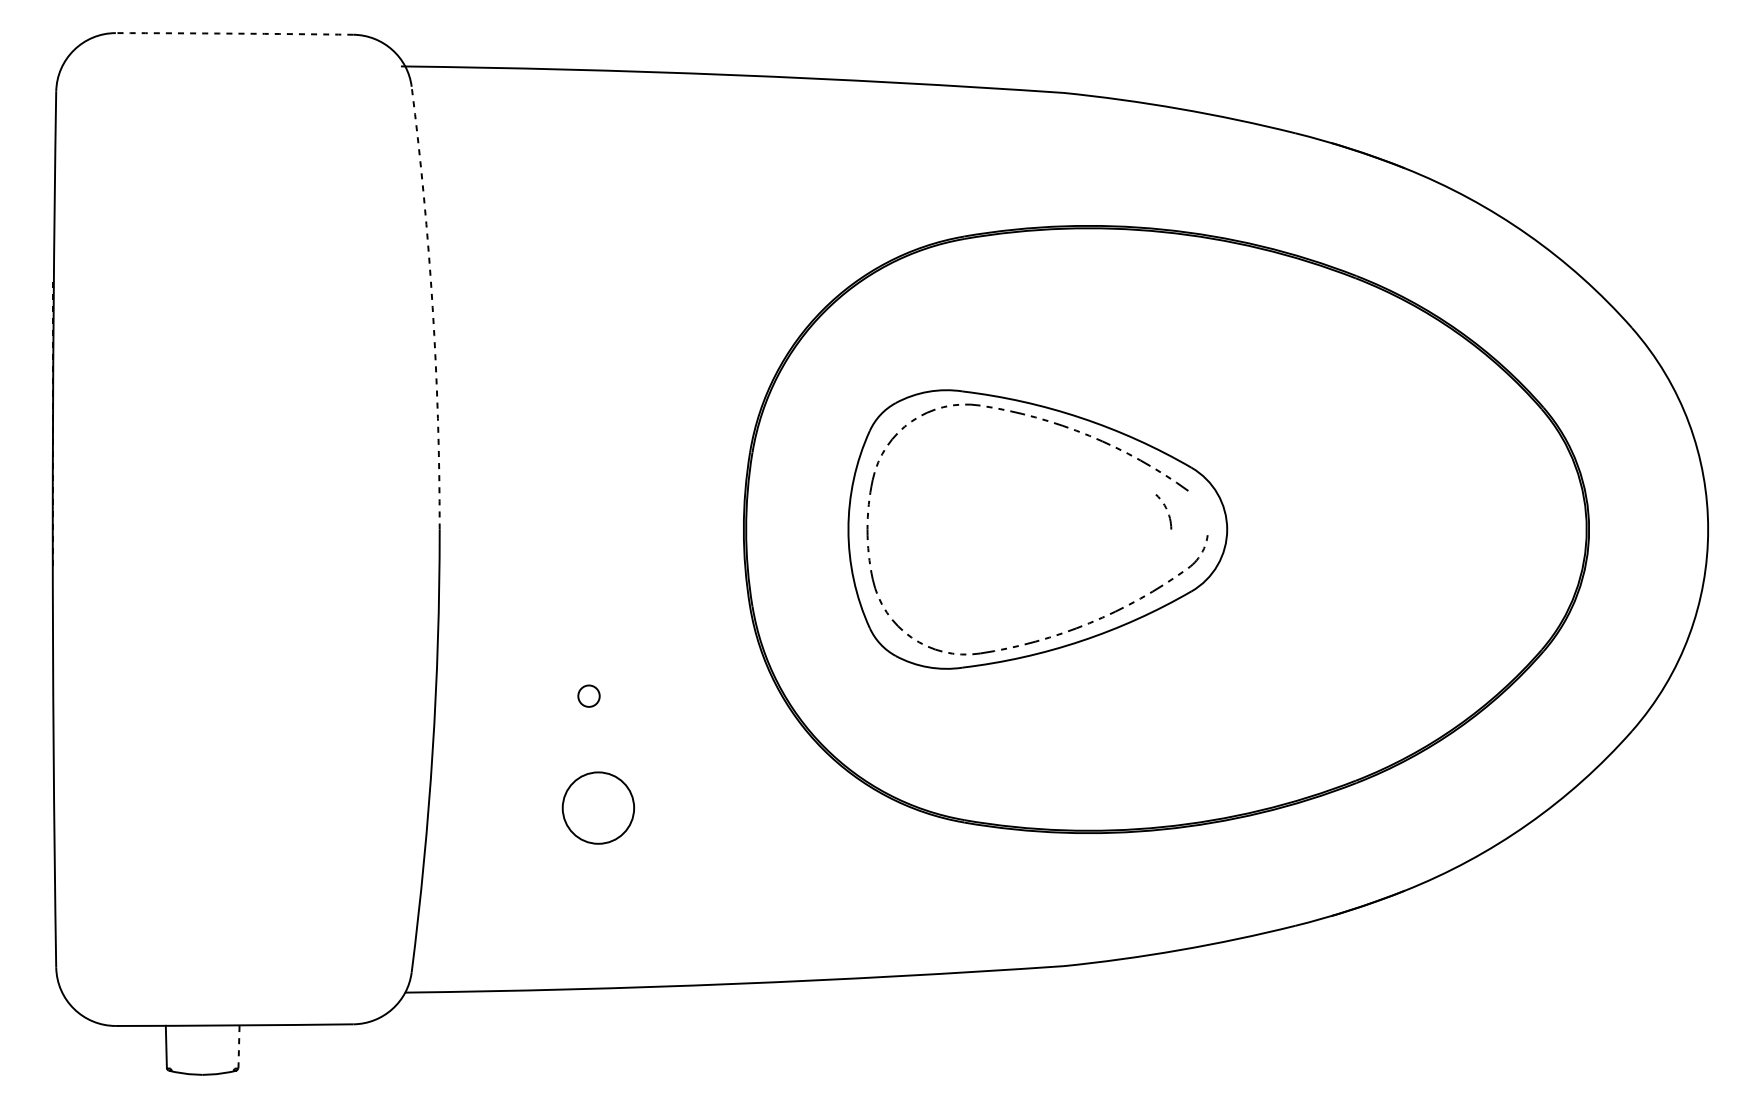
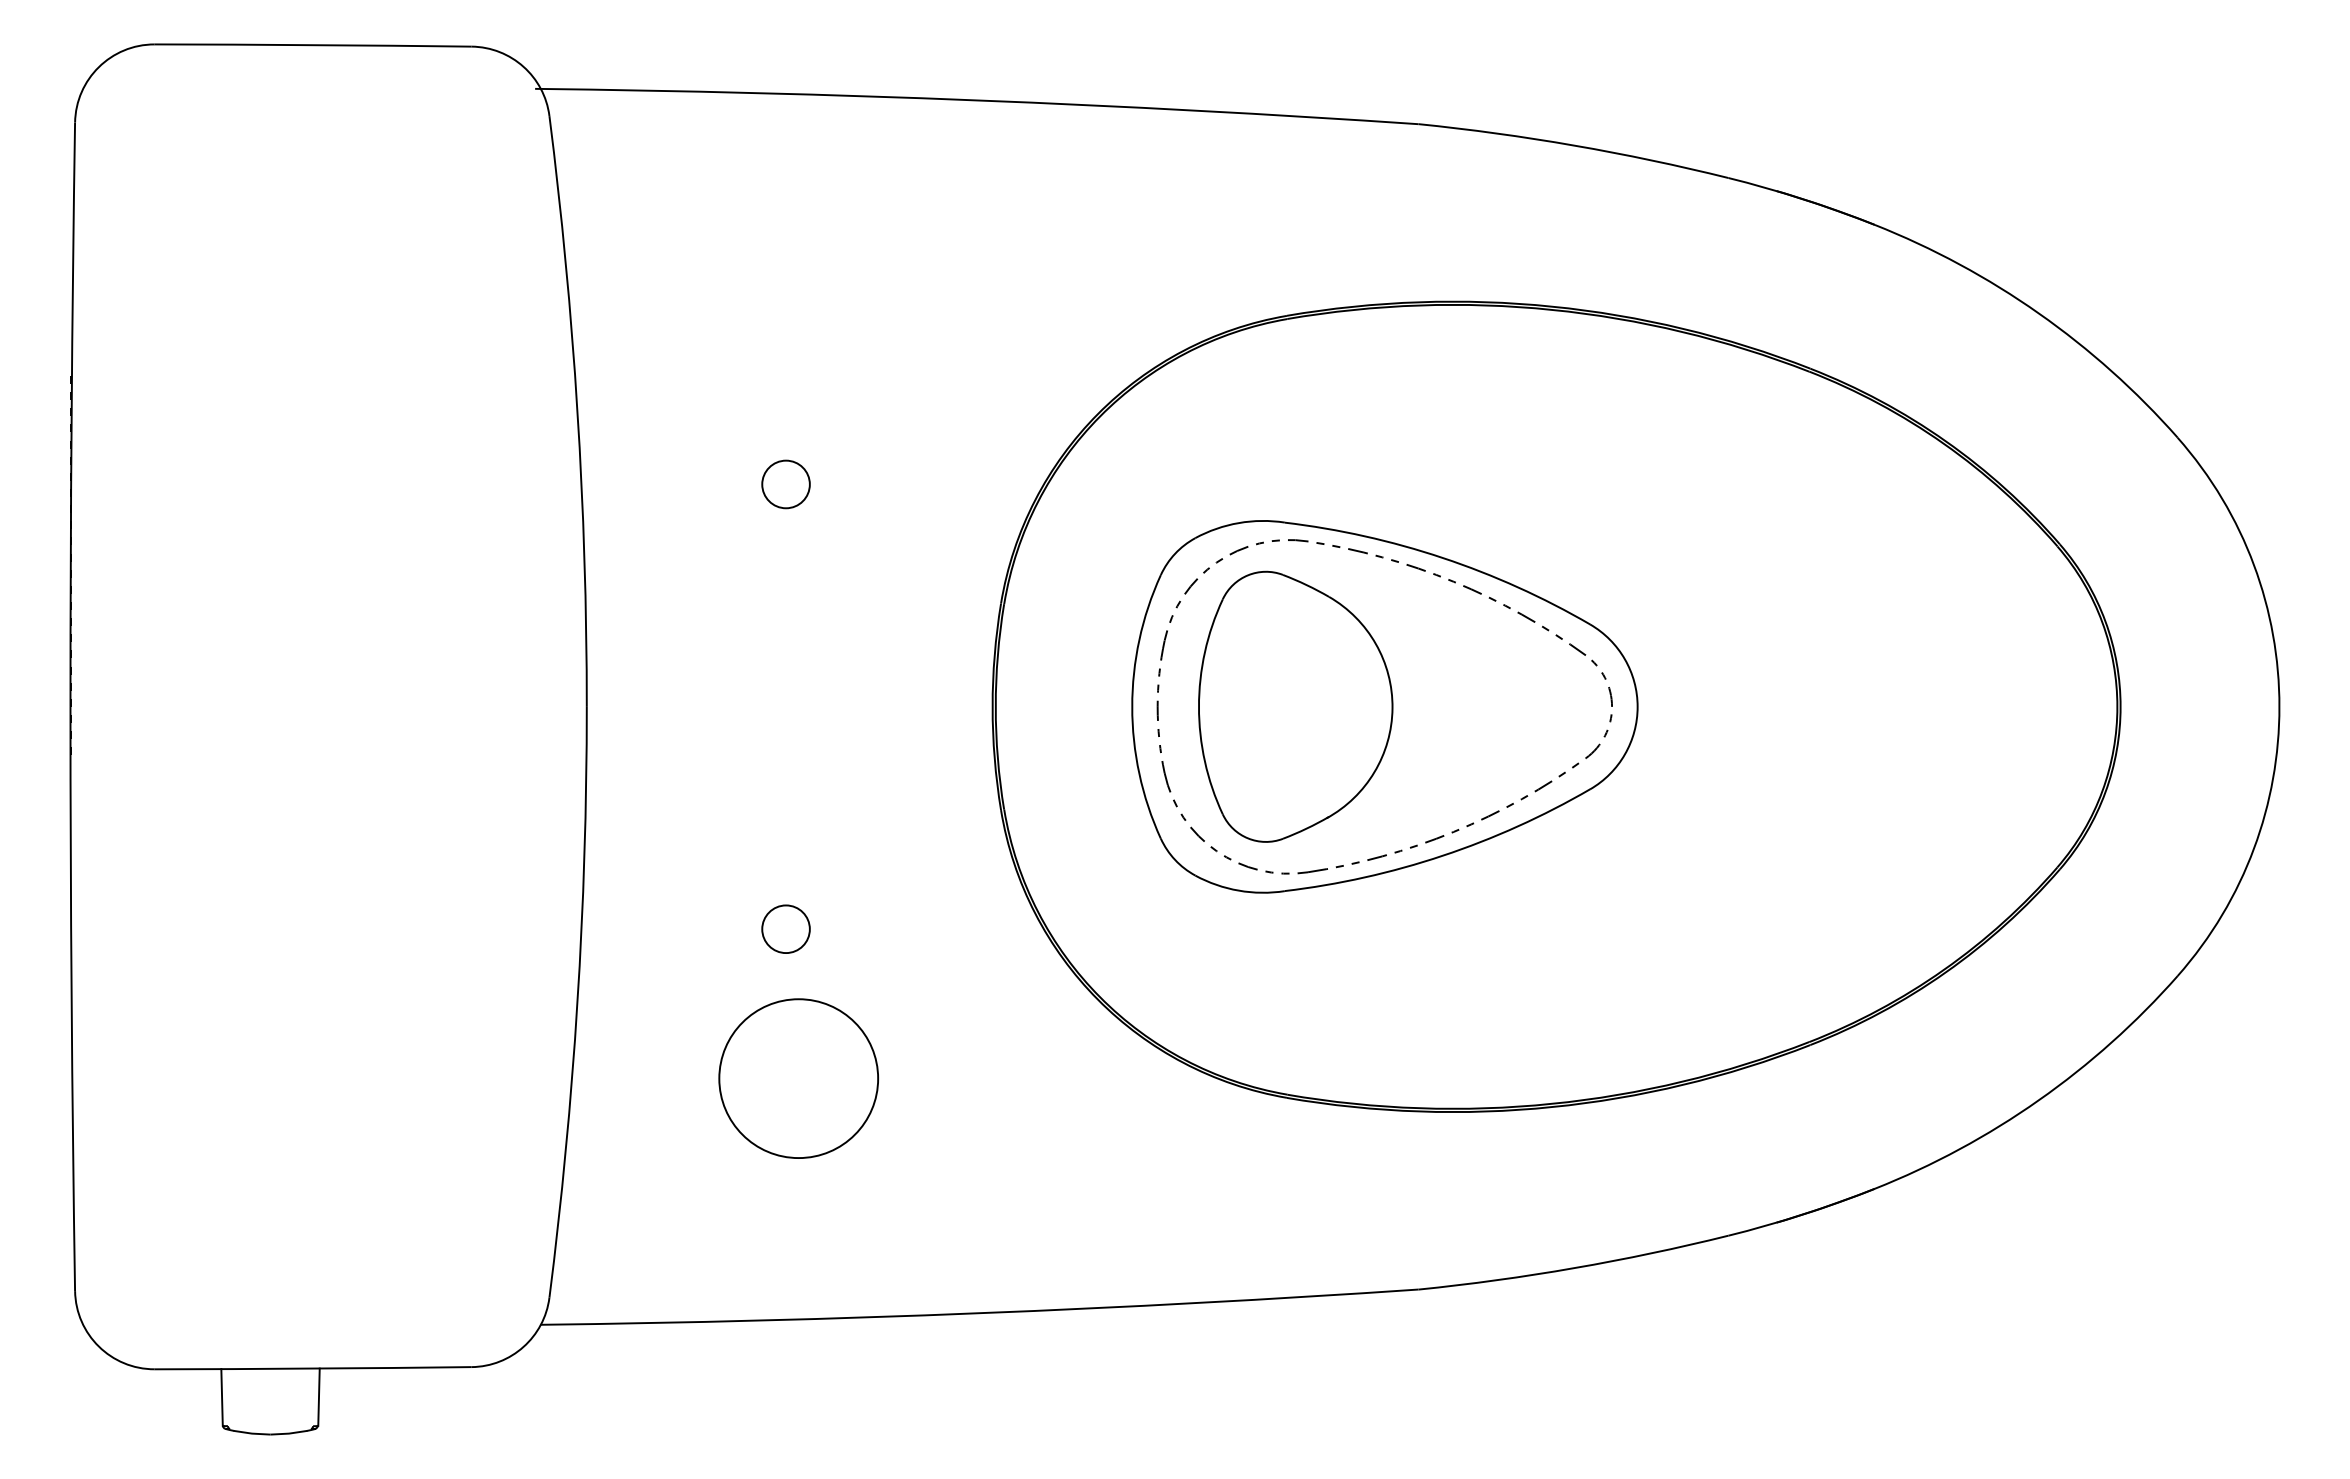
arc: (234, 33) -> (313, 45), dashed -> solid
arc: (432, 307) -> (577, 410), dashed -> solid
circle: (588, 362) -> (785, 484), added
arc: (1165, 509) -> (1604, 679), moved
part: (970, 529) -> (1295, 706), added
circle: (588, 696) -> (785, 929), size x1.67
circle: (598, 808) -> (798, 1078), size x1.67
line: (239, 1047) -> (319, 1397), dashed -> solid

